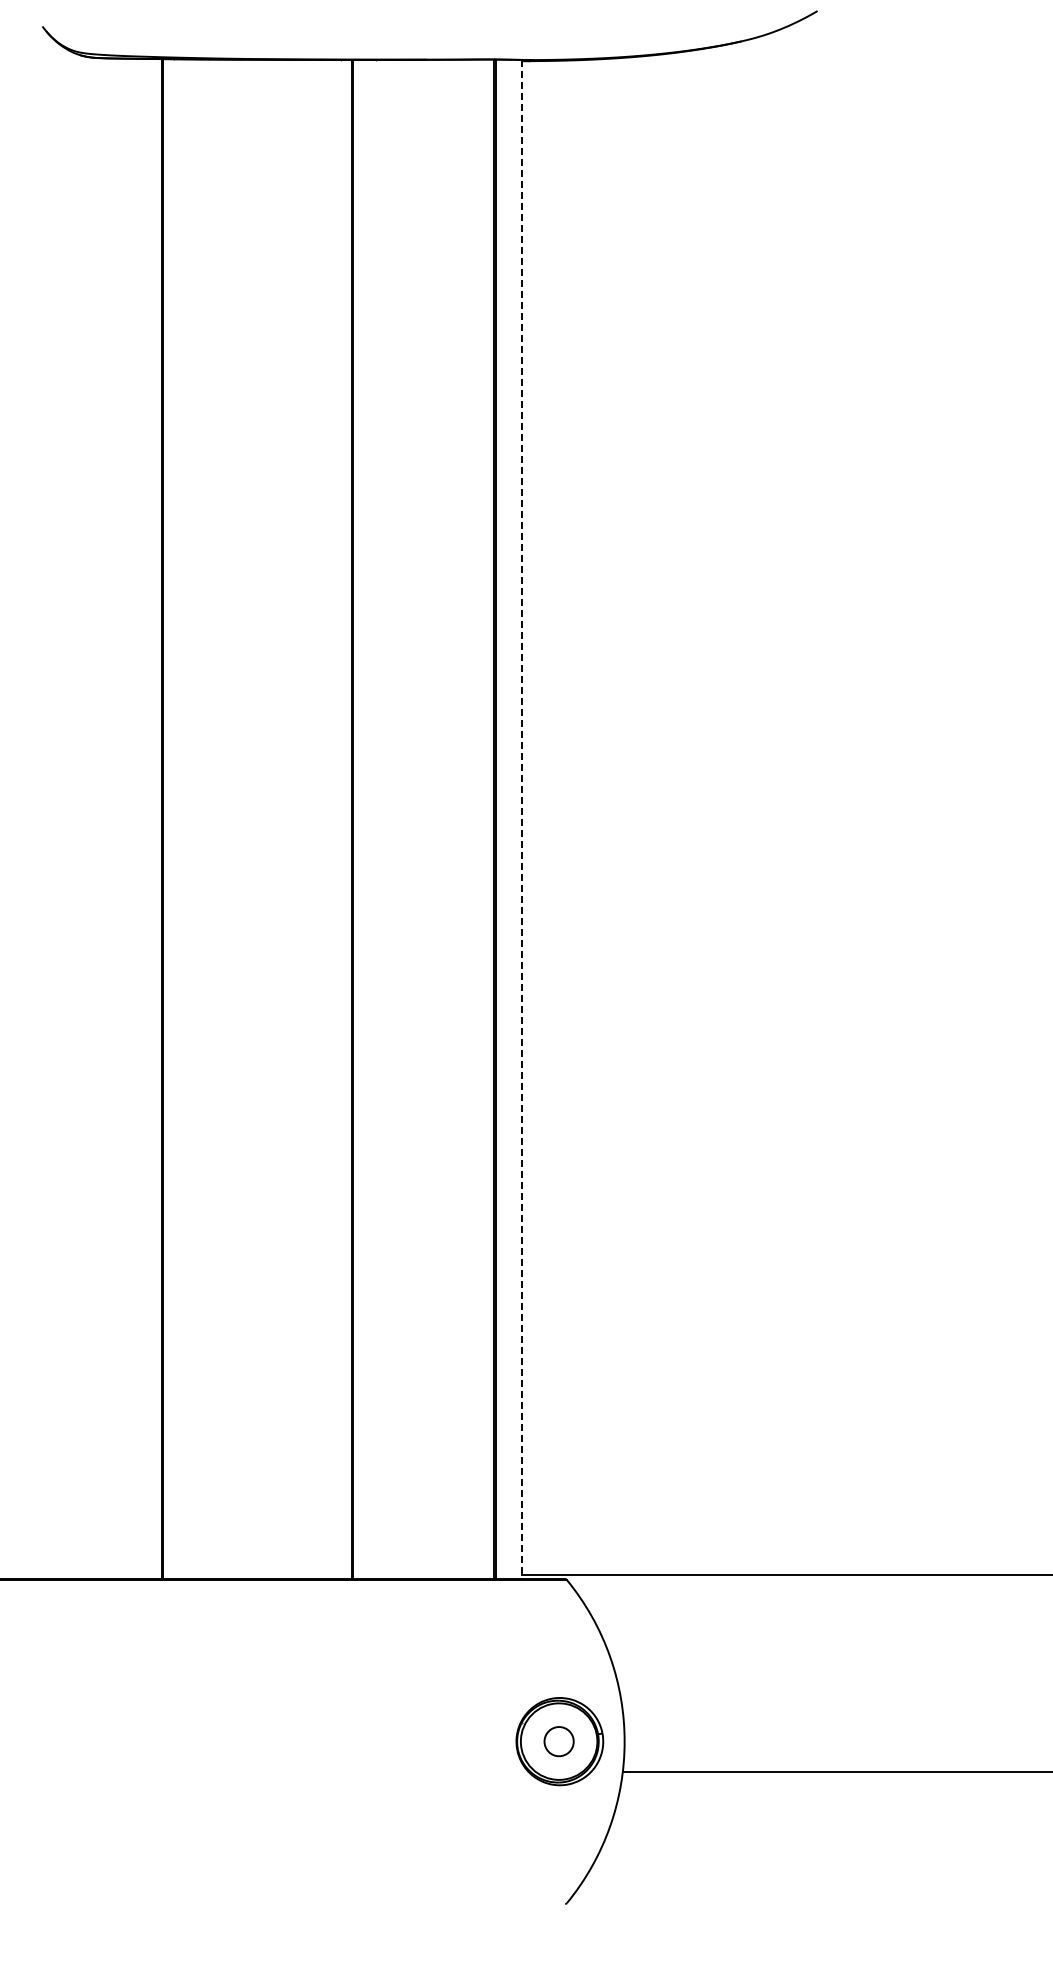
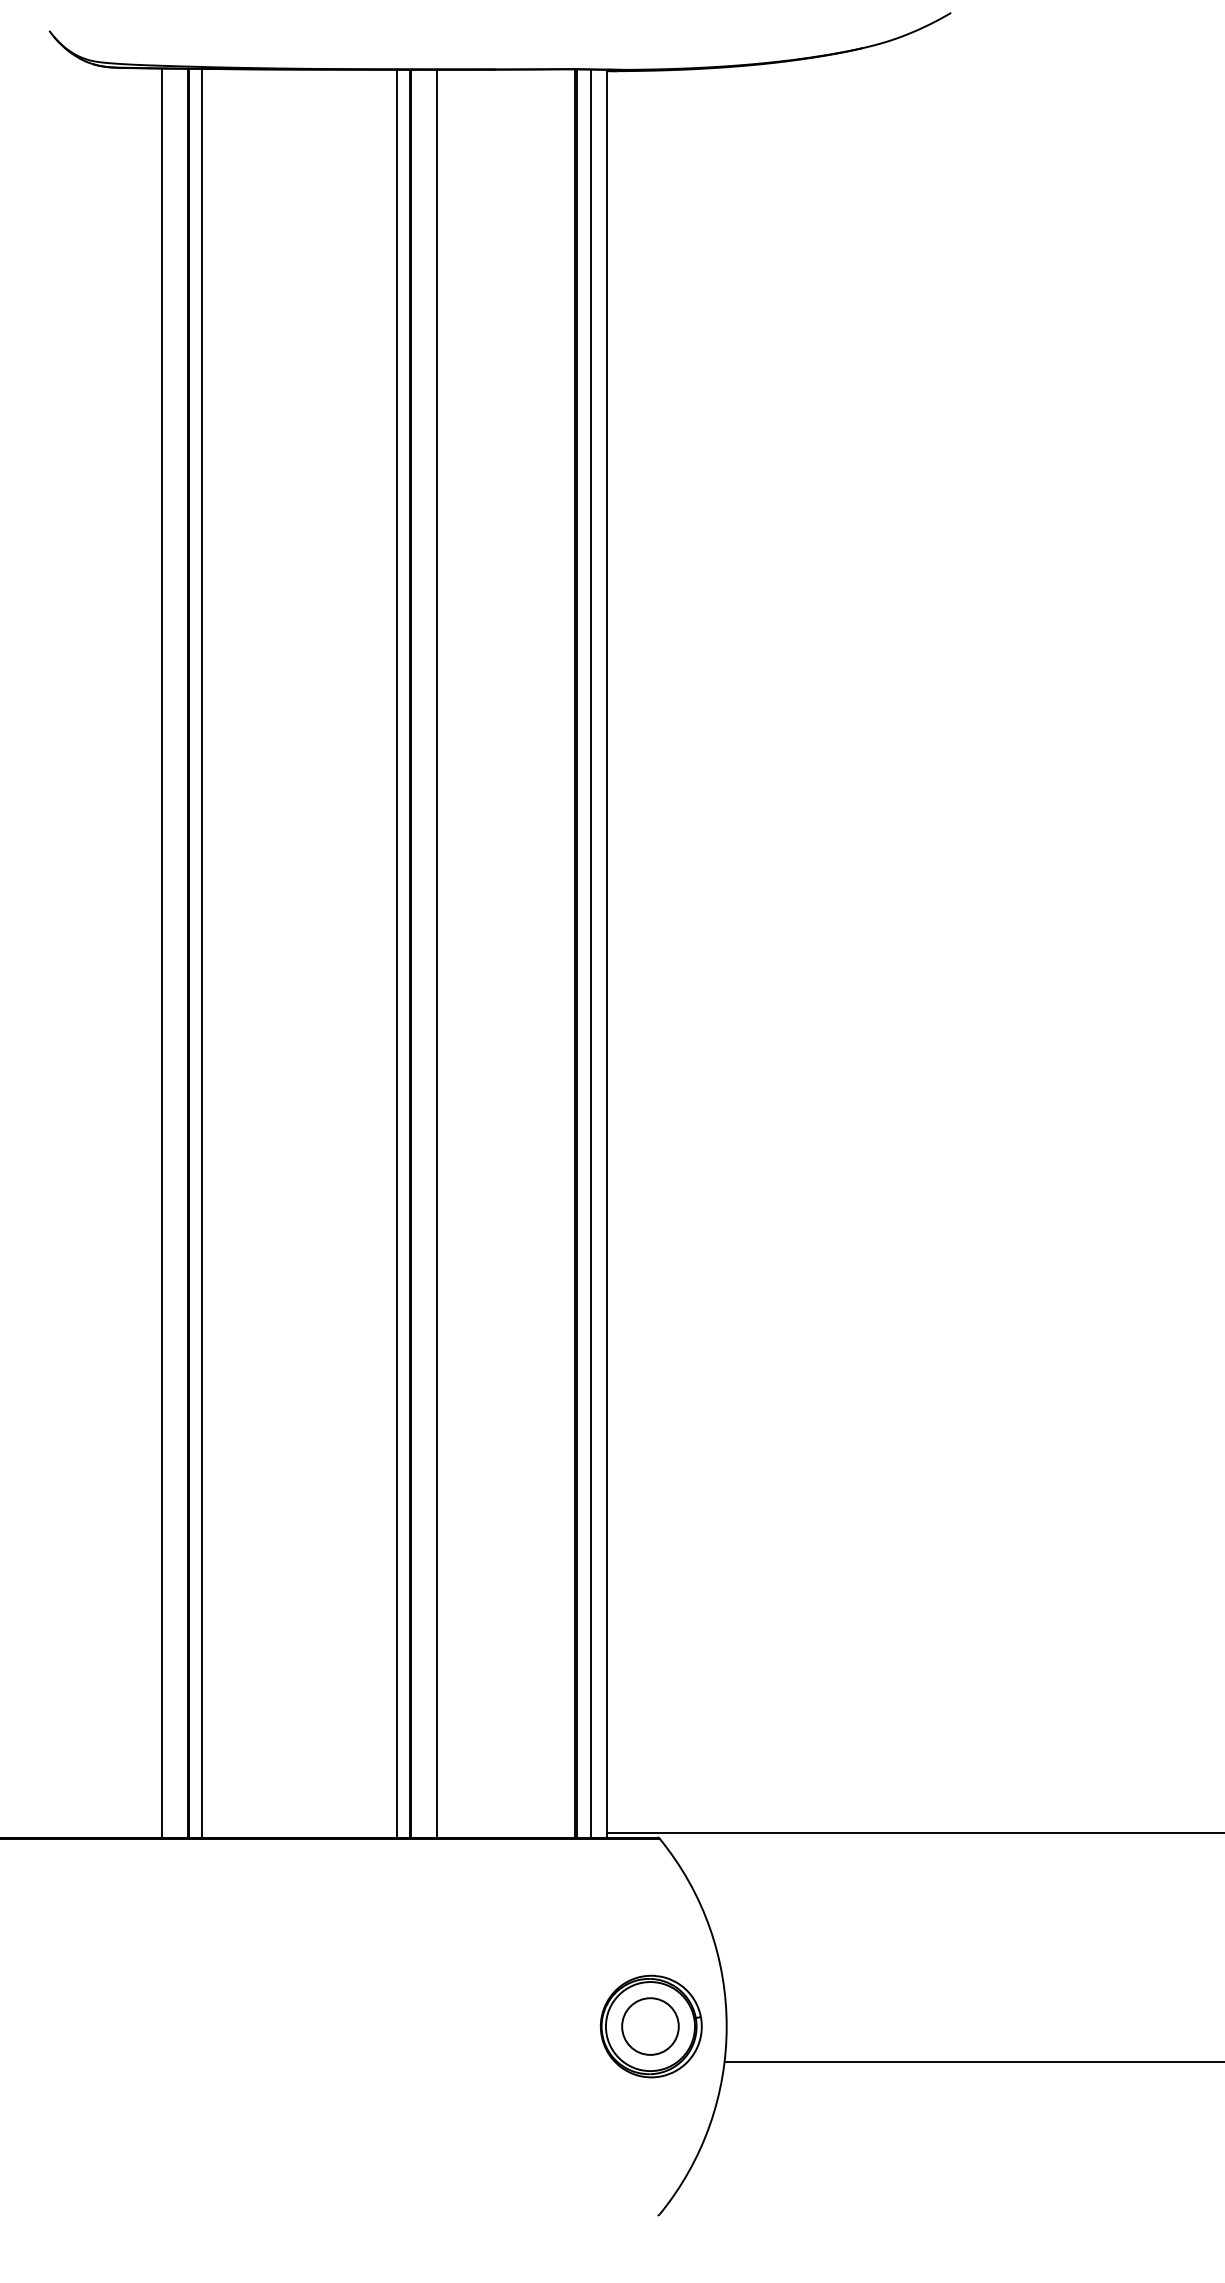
line: (139, 818) -> (162, 952), added
line: (173, 819) -> (201, 953), added
line: (341, 819) -> (397, 953), added
line: (375, 819) -> (436, 953), added
line: (508, 819) -> (591, 953), added
line: (521, 819) -> (606, 953), dashed -> solid
circle: (558, 1741) -> (649, 2026), size x1.67

